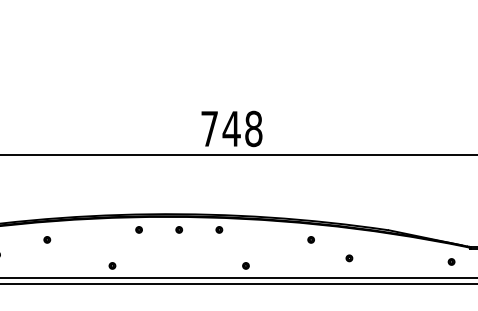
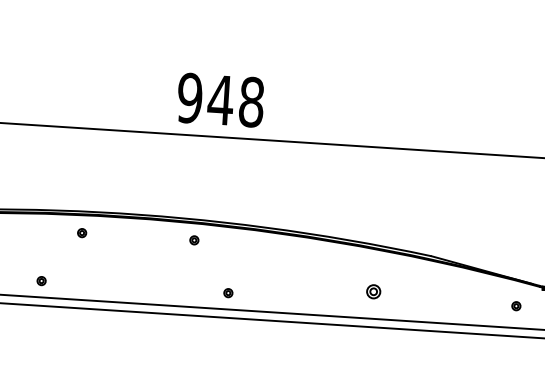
text: (209, 128) -> (189, 97), 748 -> 948
part: (178, 229) -> (137, 236), removed
part: (310, 239) -> (321, 262), removed
part: (349, 258) -> (373, 292), size x1.6

